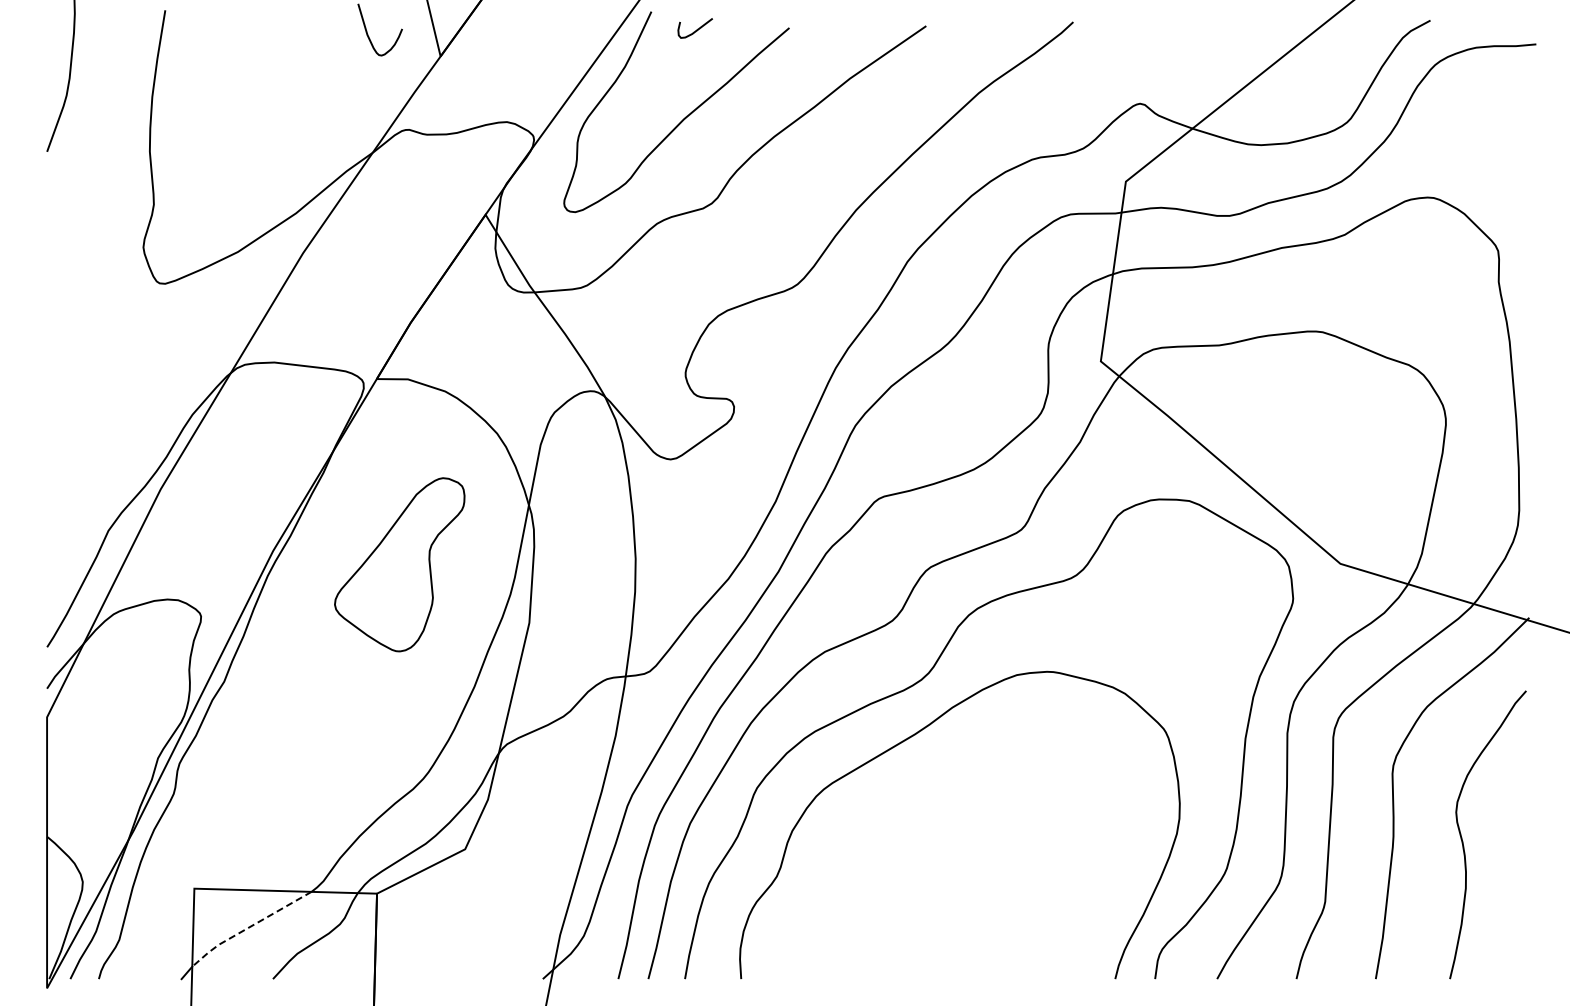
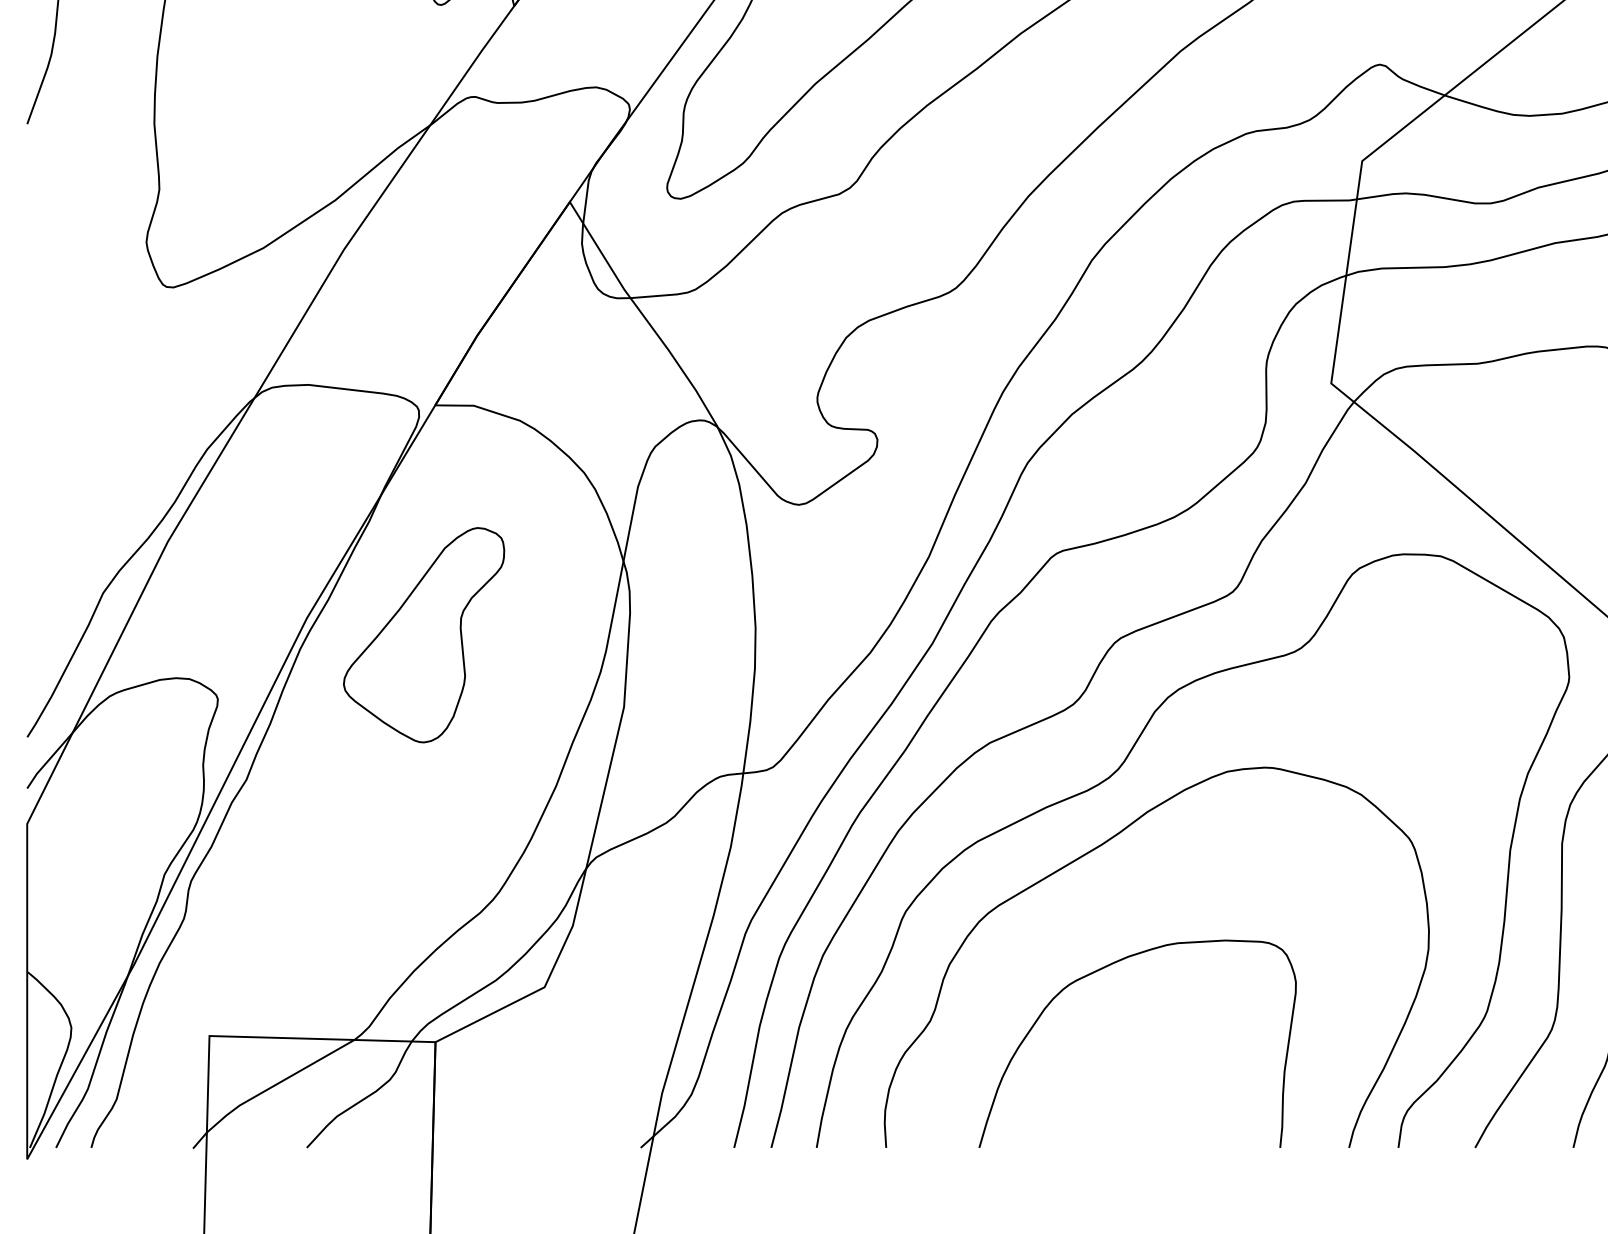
part: (399, 564) -> (423, 634), moved
curve: (915, 835) -> (1101, 970), added
line: (248, 927) -> (276, 1084), dashed -> solid

